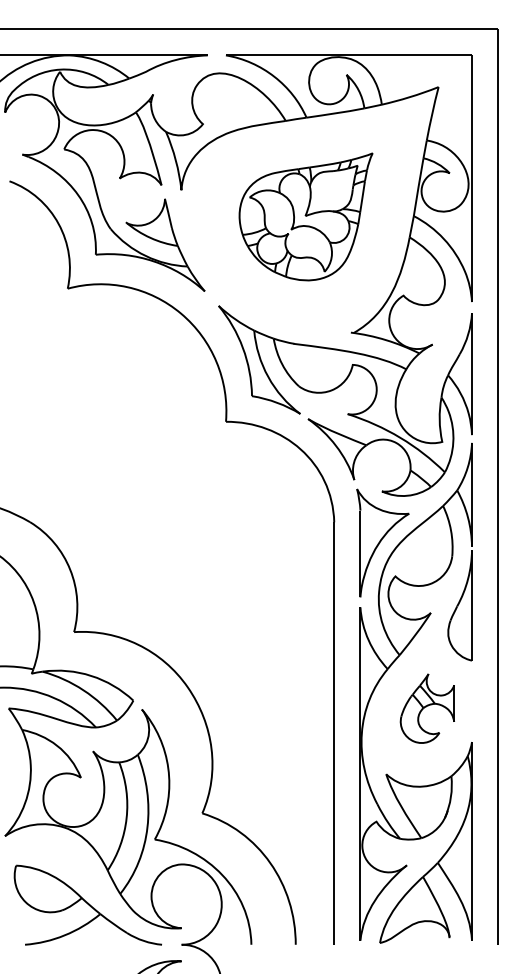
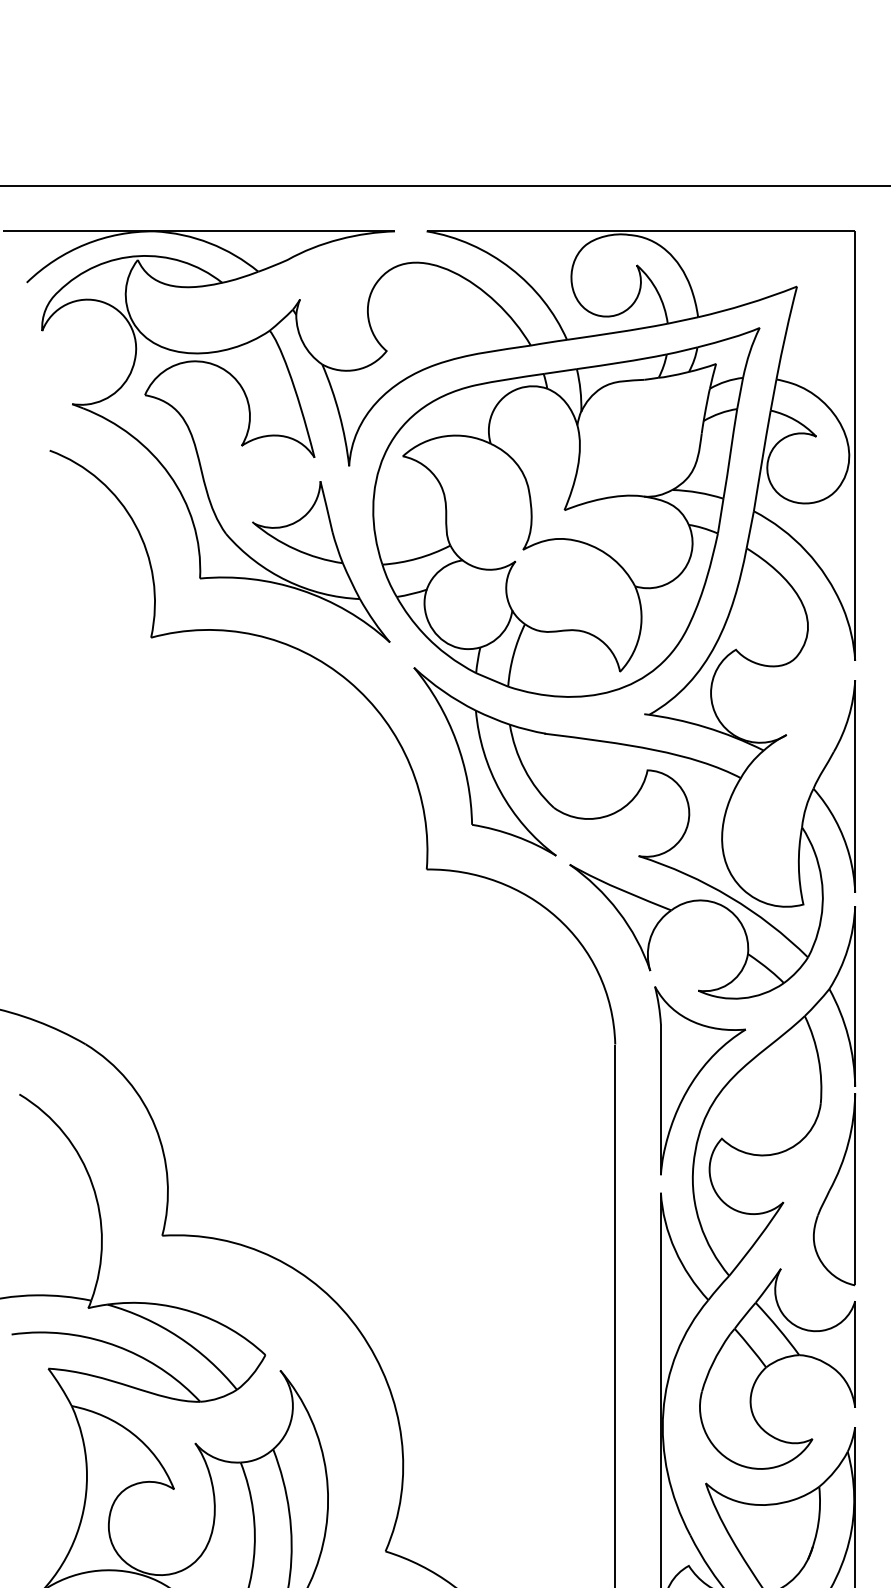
part: (305, 216) -> (565, 511), size x1.67
part: (427, 708) -> (777, 1368), size x1.67

